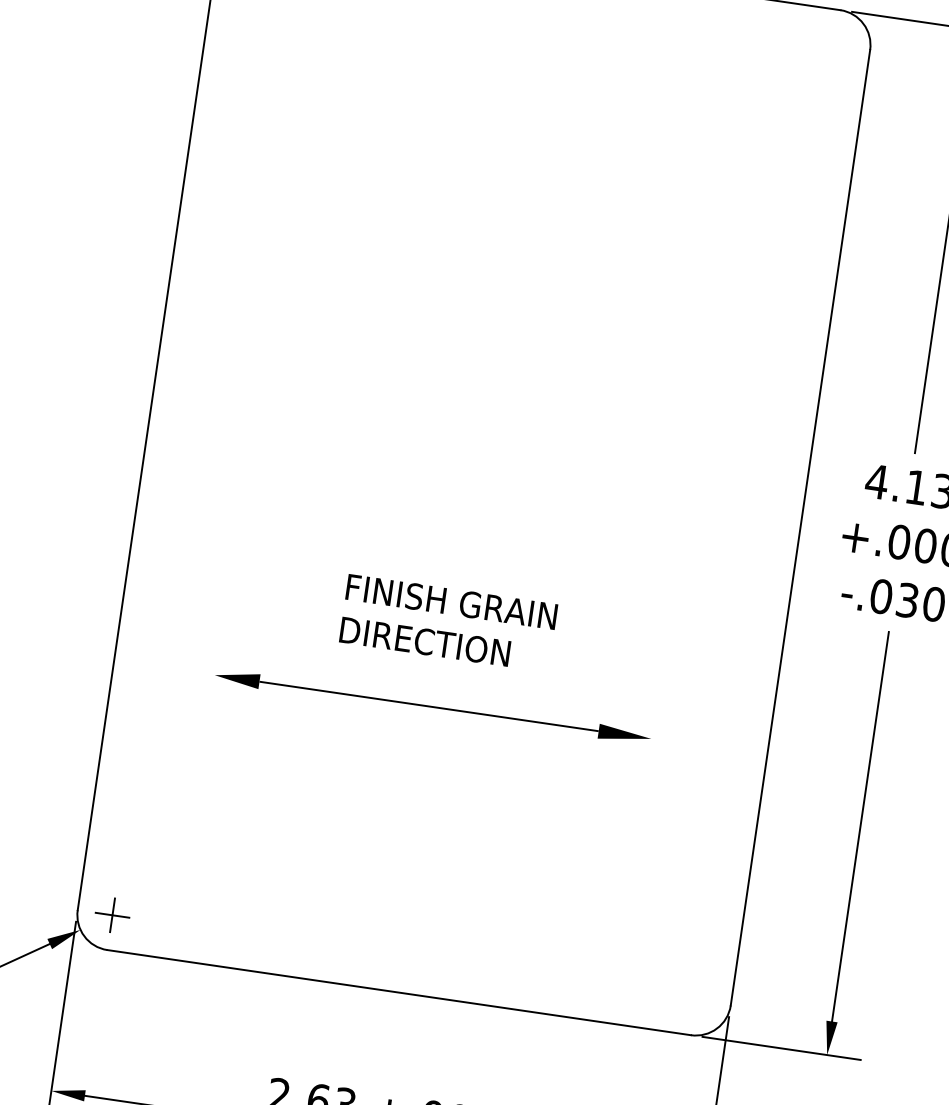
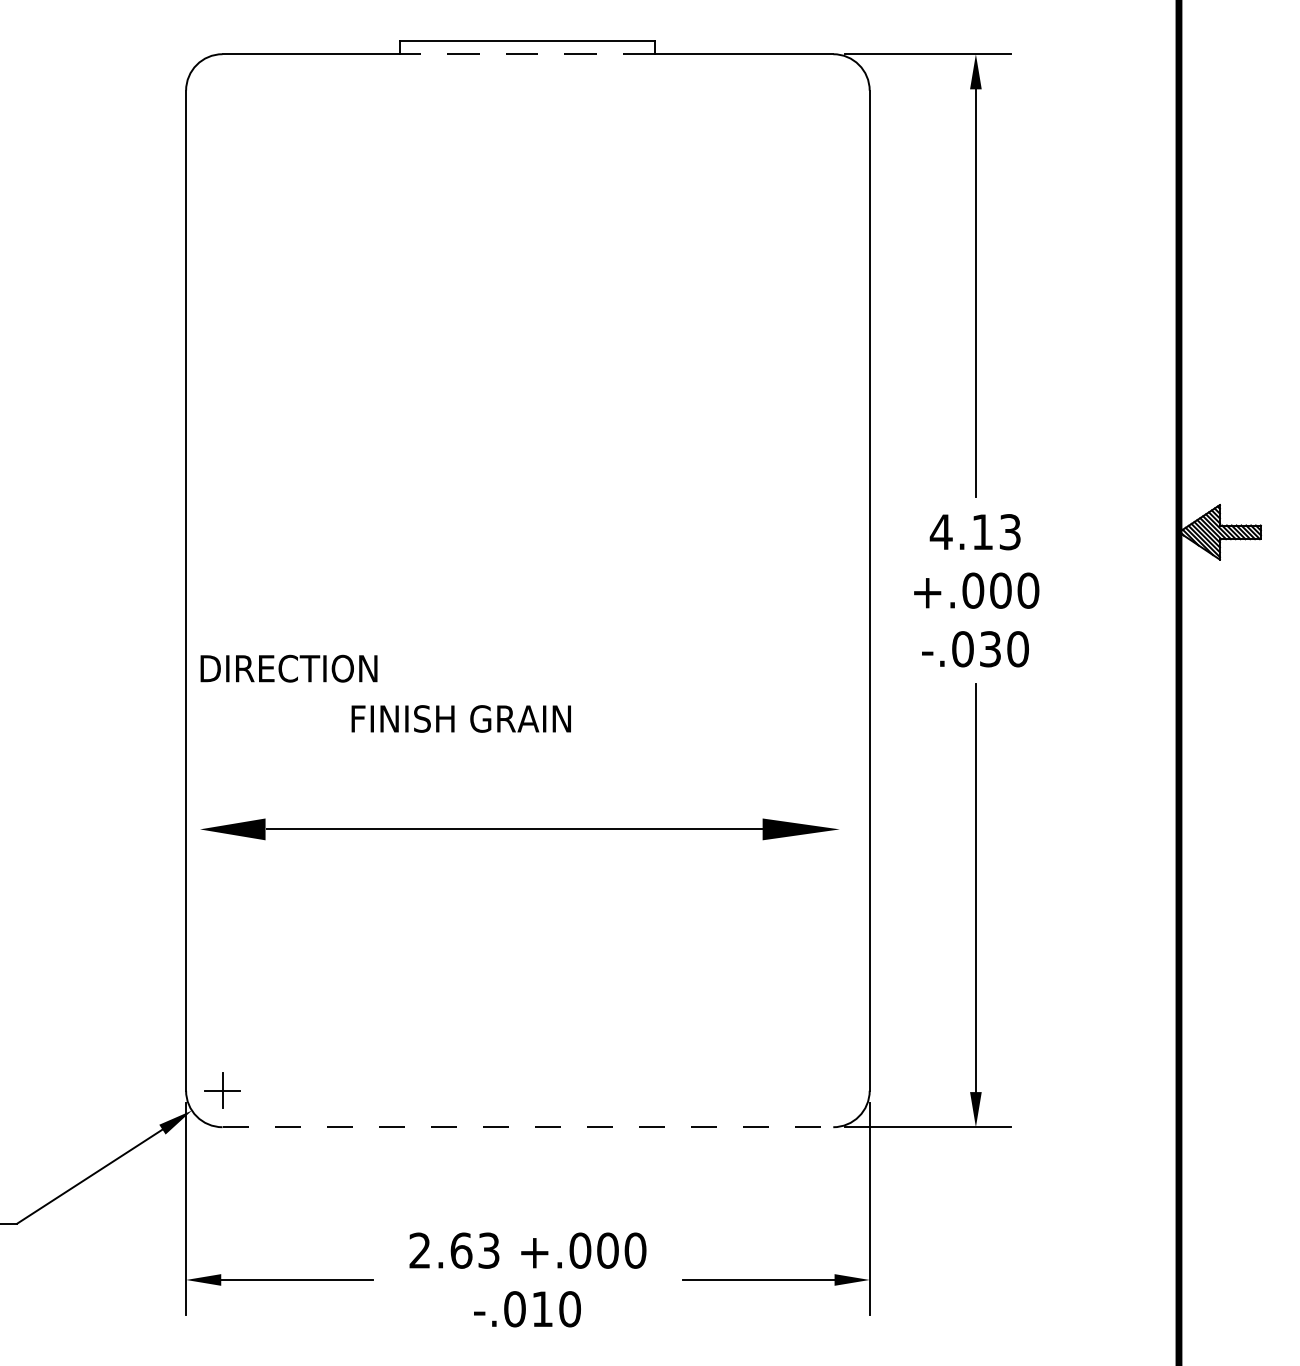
text: (450, 601) -> (460, 718), moved
text: (424, 641) -> (288, 668), moved
part: (432, 707) -> (519, 829), size x1.4
line: (399, 992) -> (528, 1127), solid -> dashed

